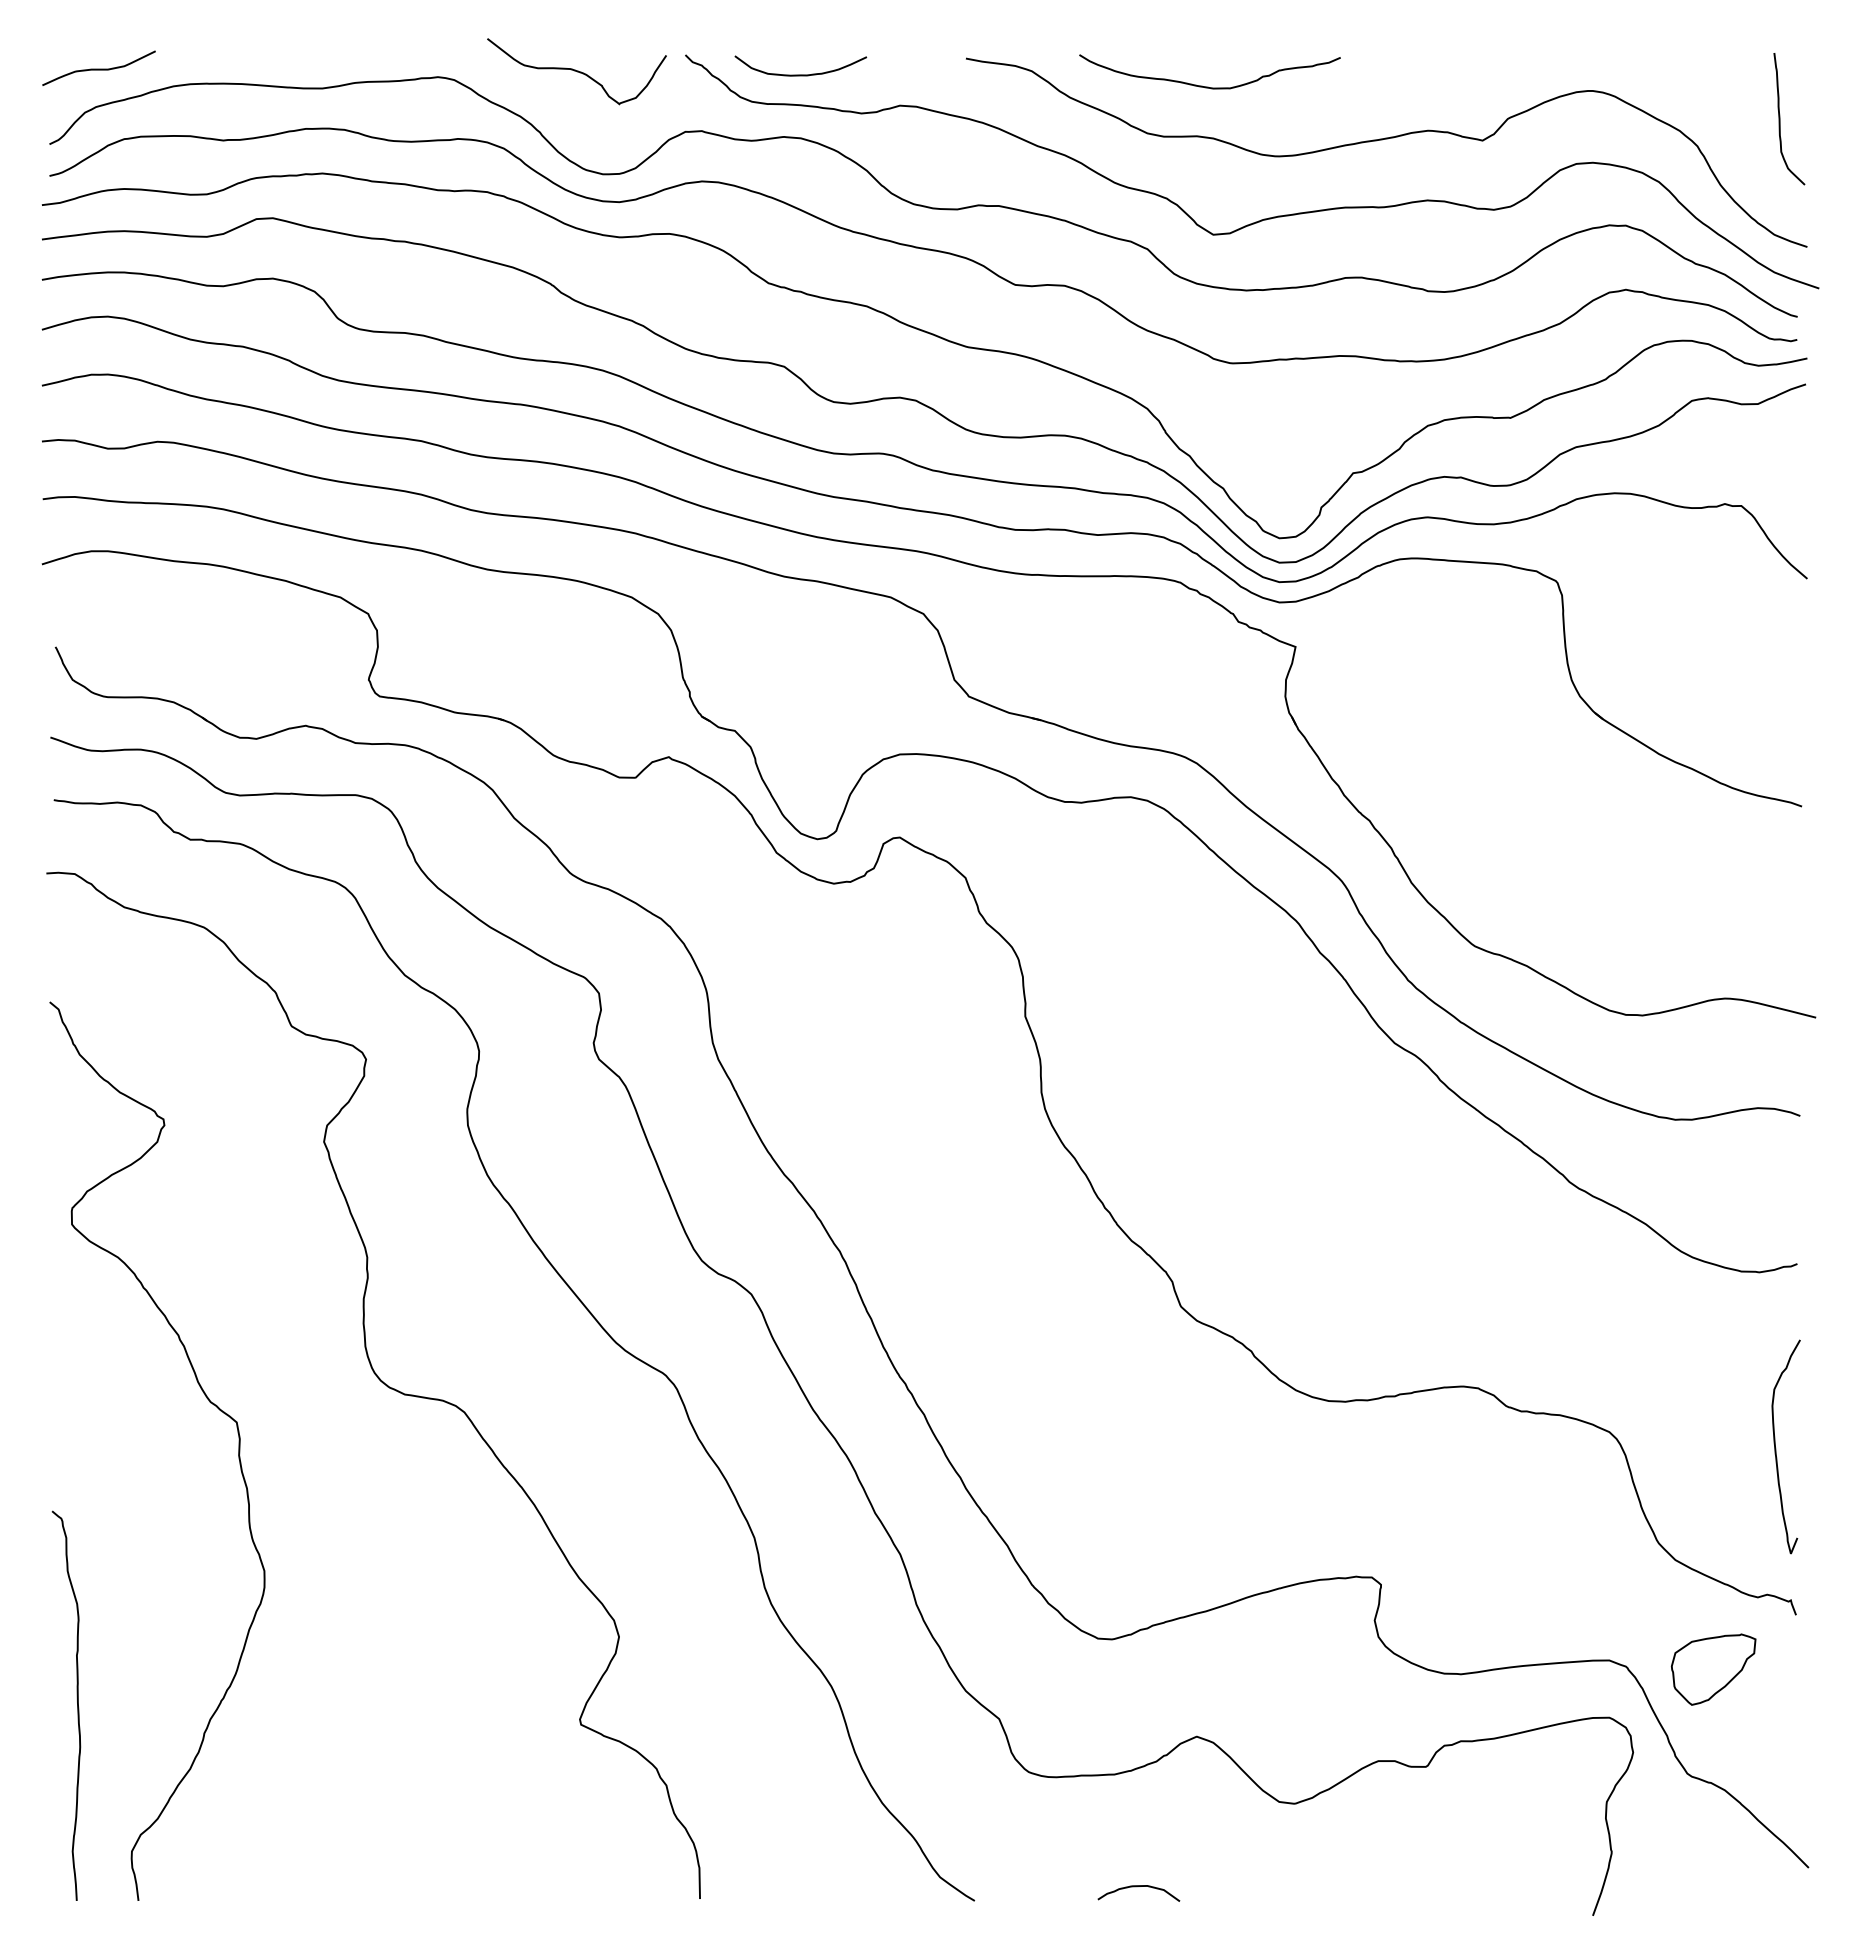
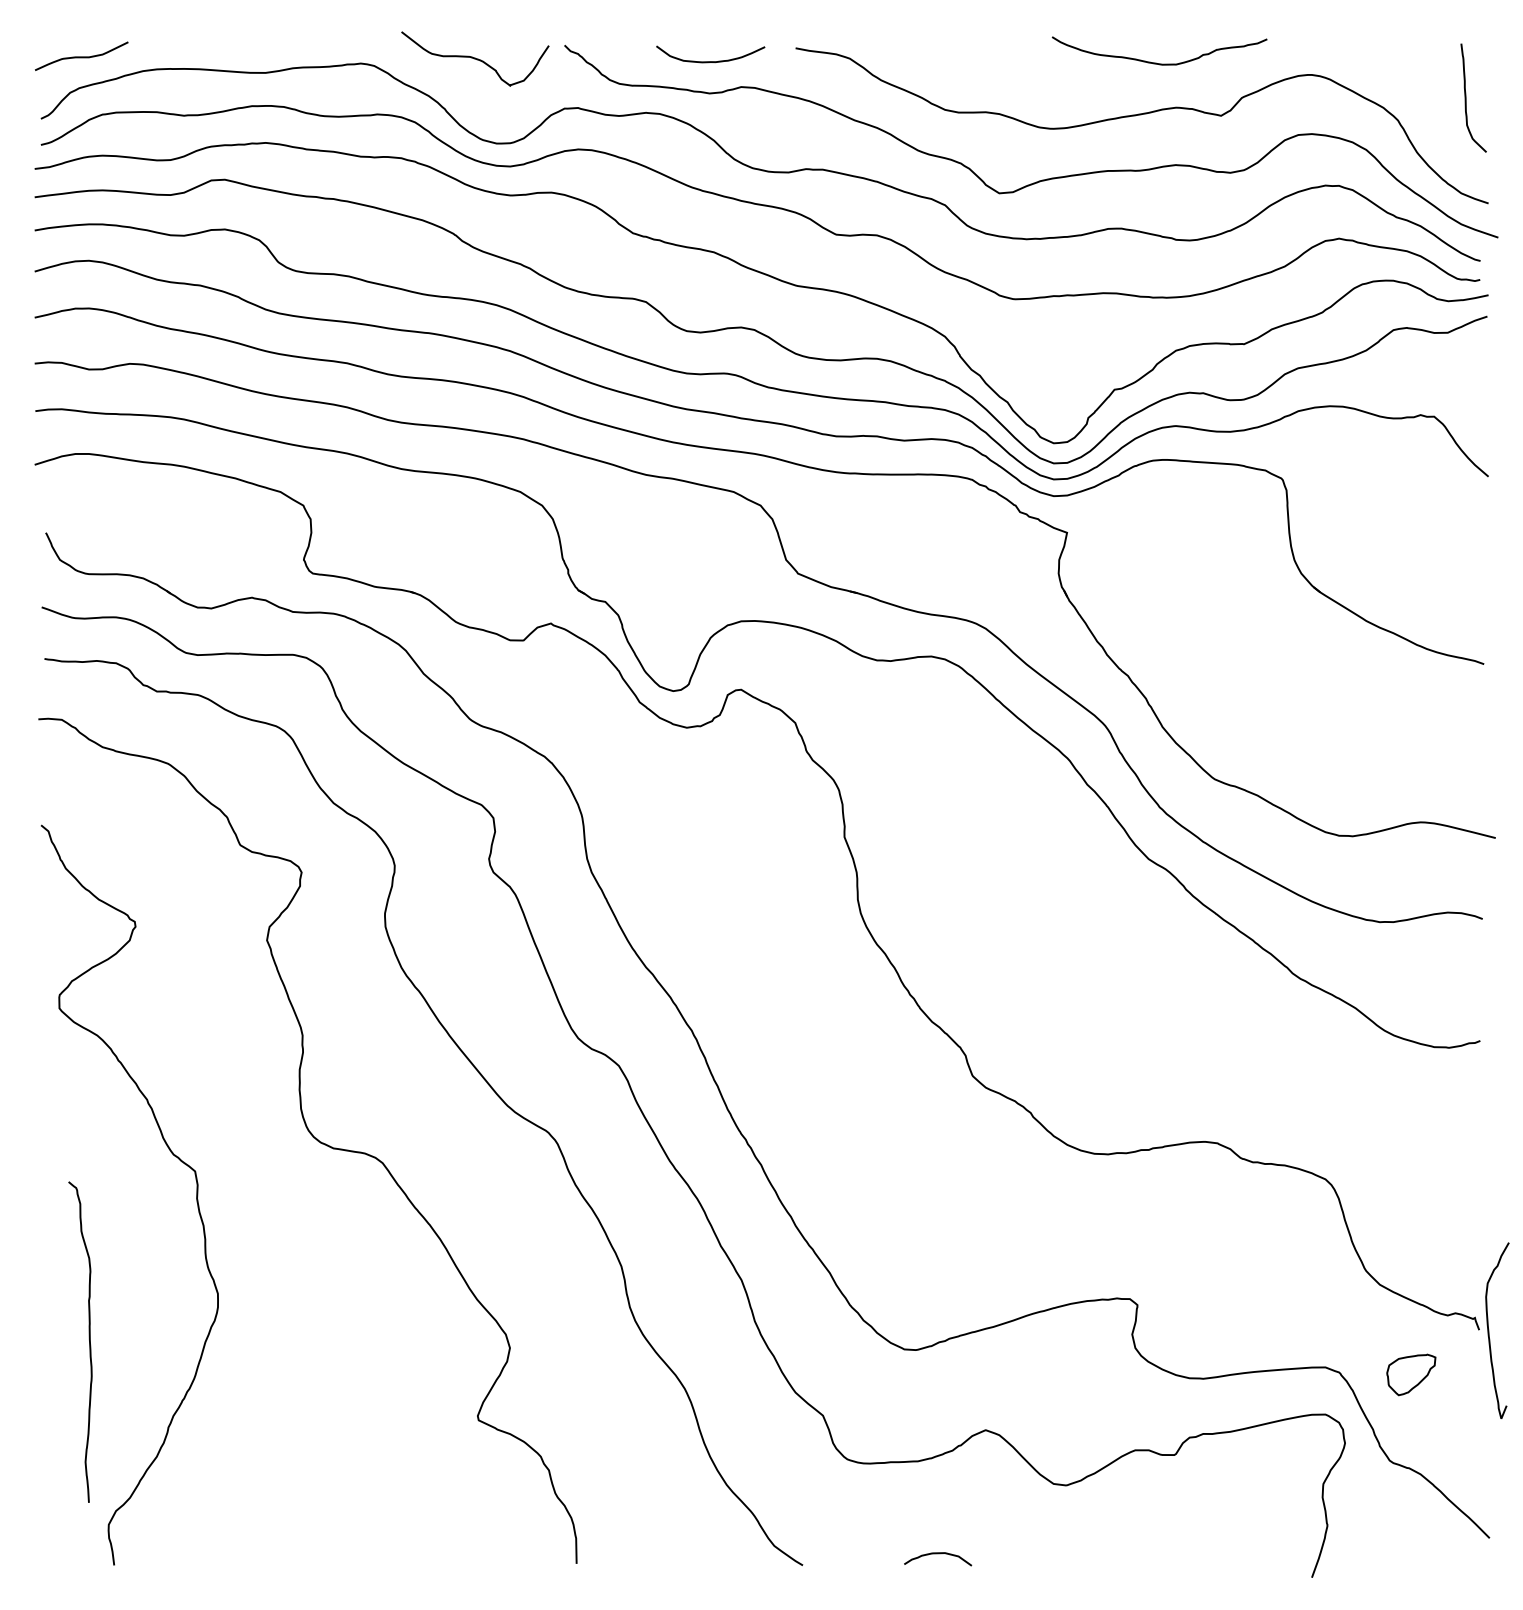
curve: (800, 74) -> (710, 61), moved
curve: (1208, 86) -> (1158, 63), moved
curve: (1776, 1448) -> (1489, 1332), moved
part: (1713, 1669) -> (1411, 1374), size x0.7
curve: (77, 1705) -> (89, 1341), moved

